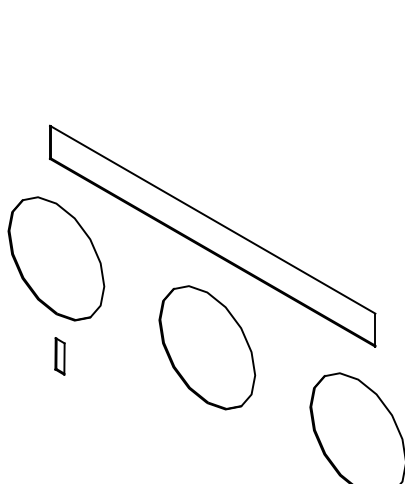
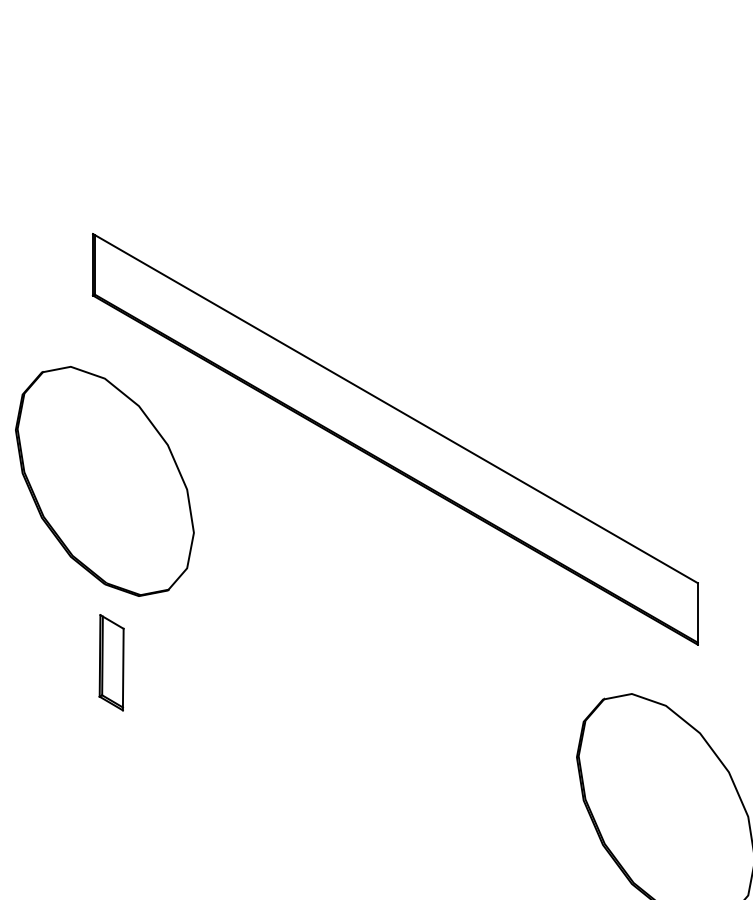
part: (207, 347) -> (385, 646), removed
part: (59, 356) -> (110, 662), size x1.4

